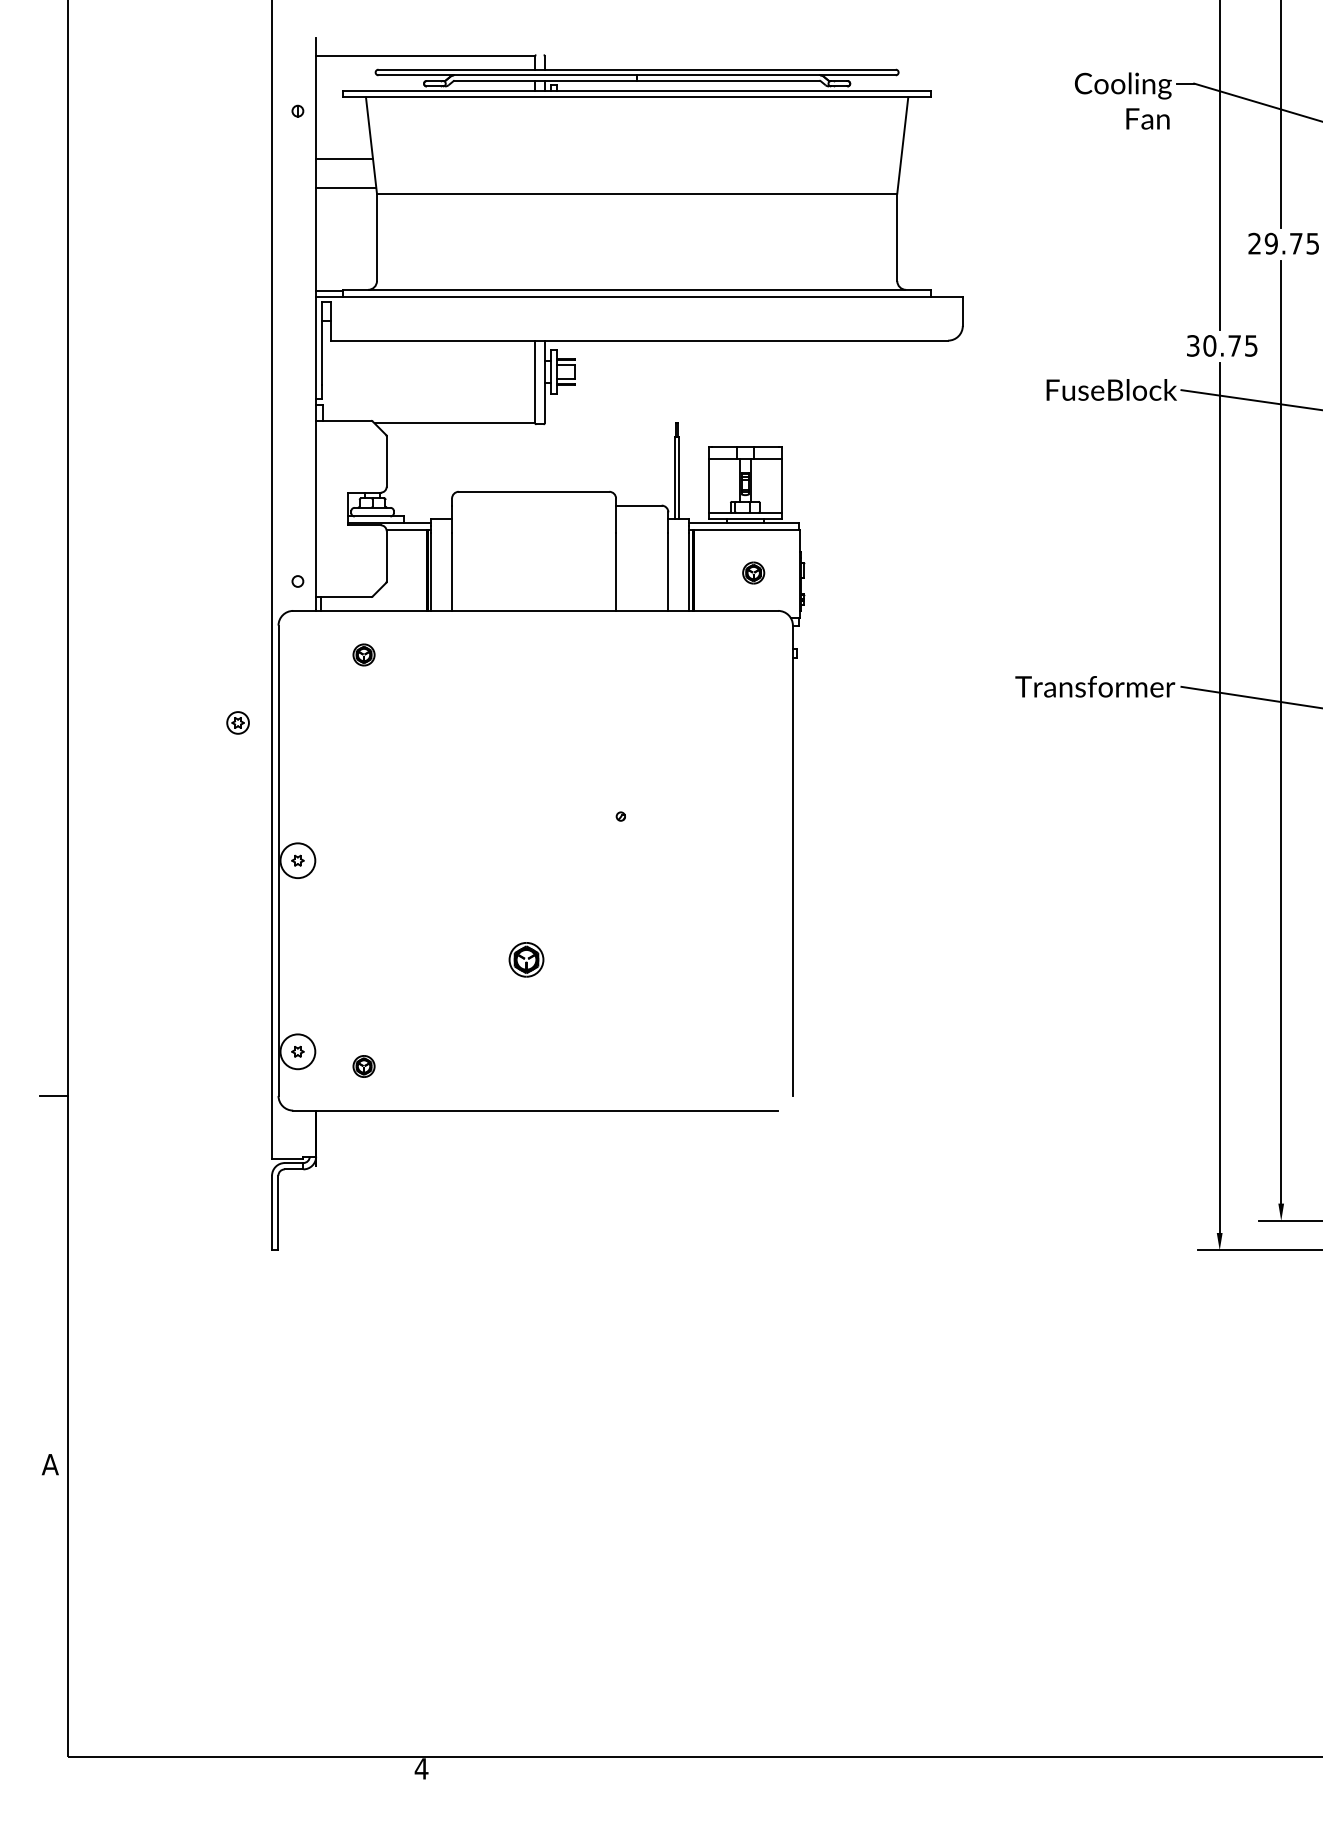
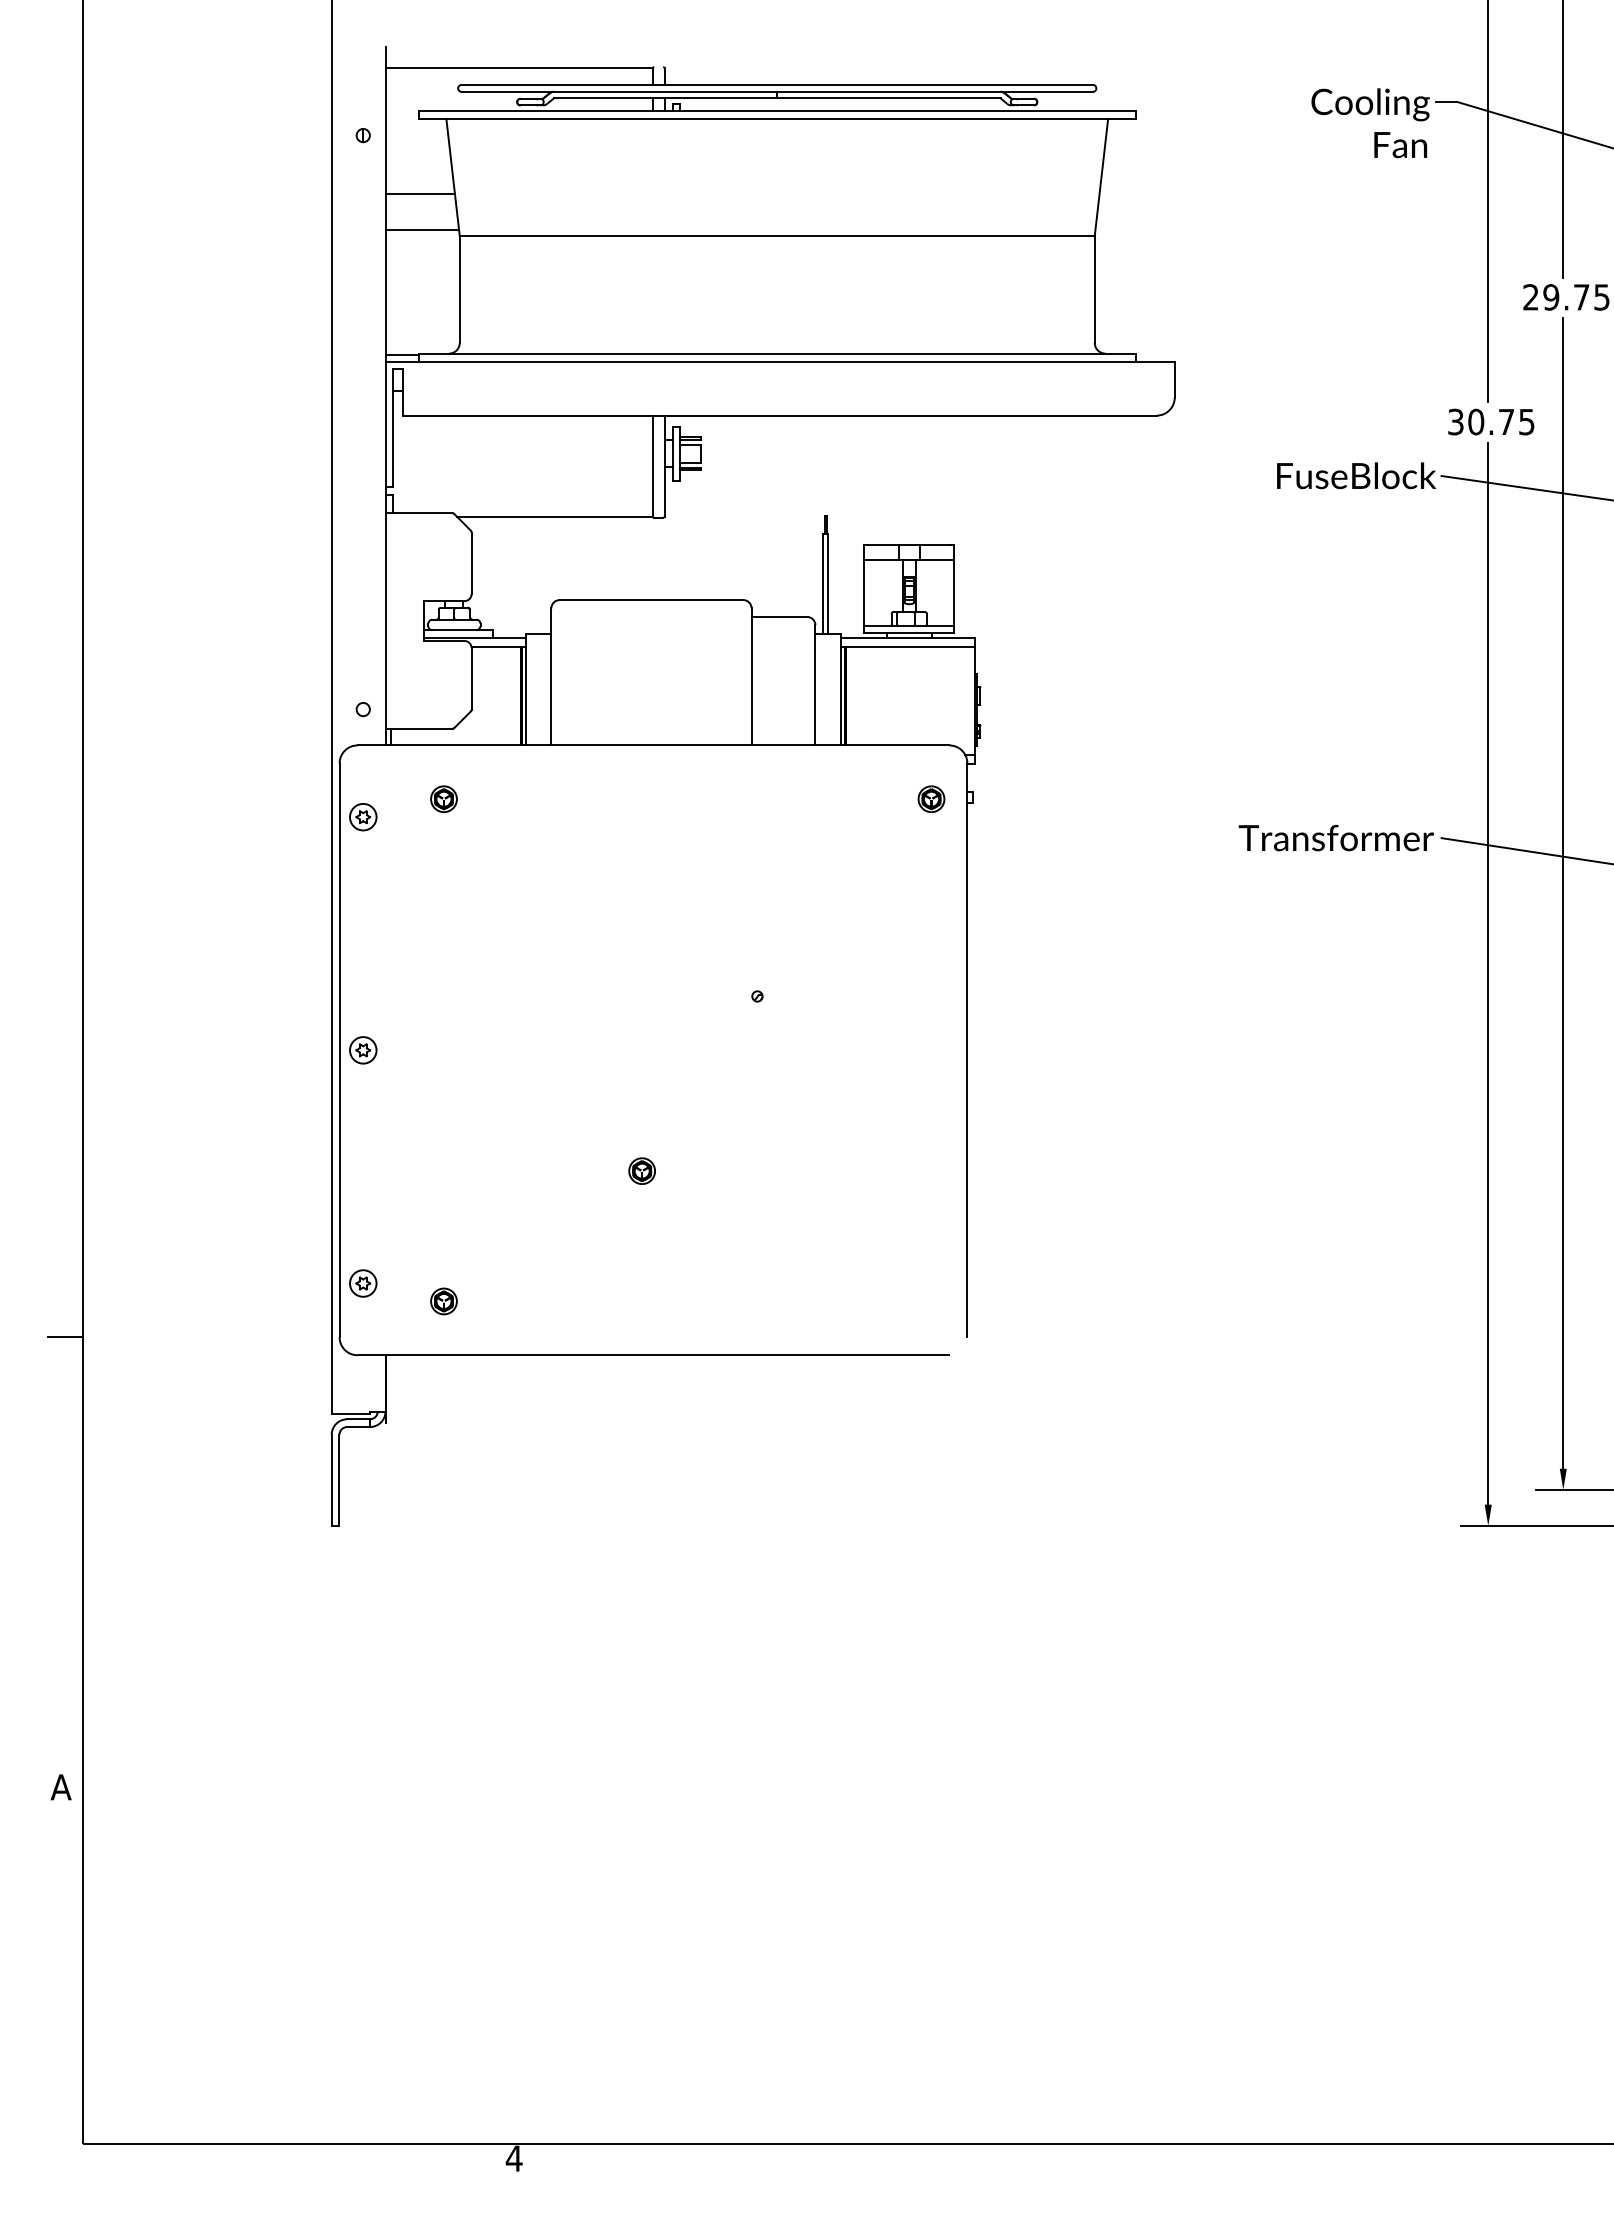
part: (753, 572) -> (931, 798), moved
part: (238, 723) -> (363, 817), moved
circle: (298, 860) -> (363, 1050), size x0.62
part: (525, 959) -> (641, 1170), size x0.62
circle: (298, 1051) -> (363, 1283), size x0.62

